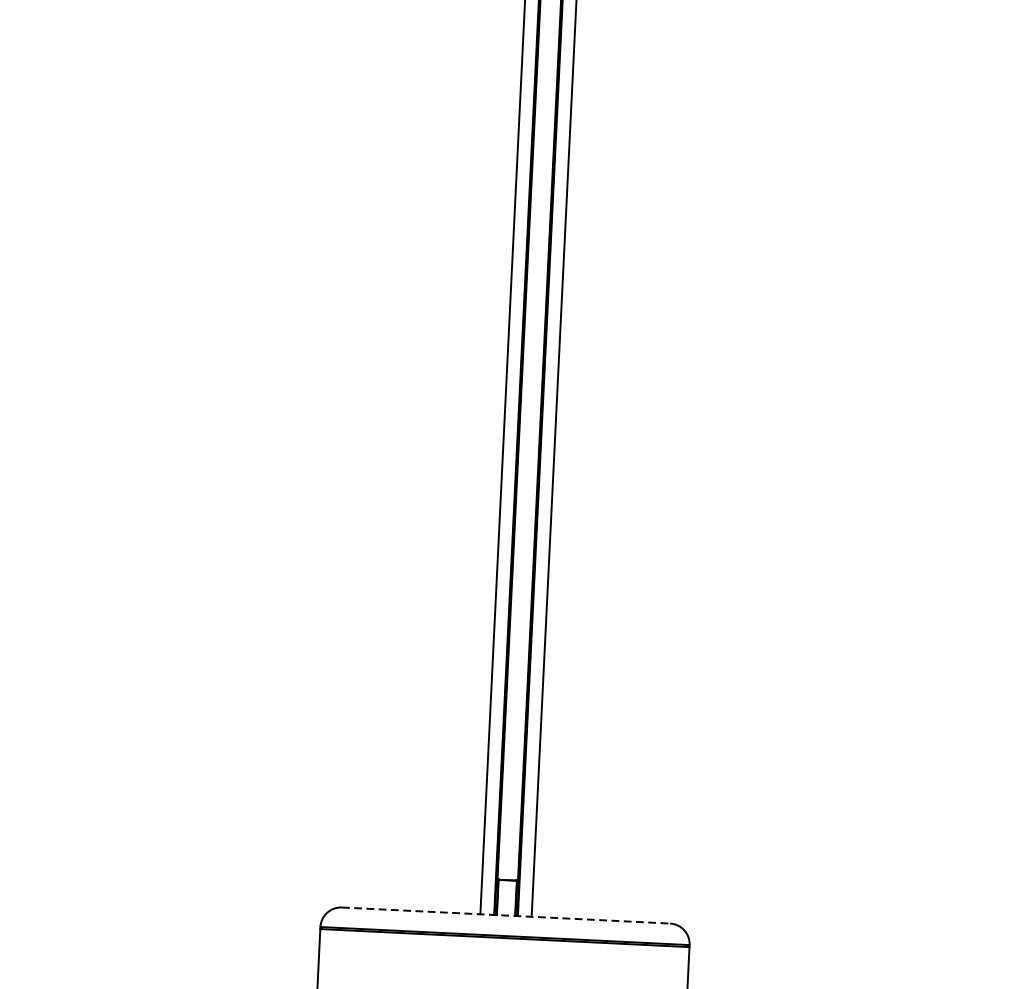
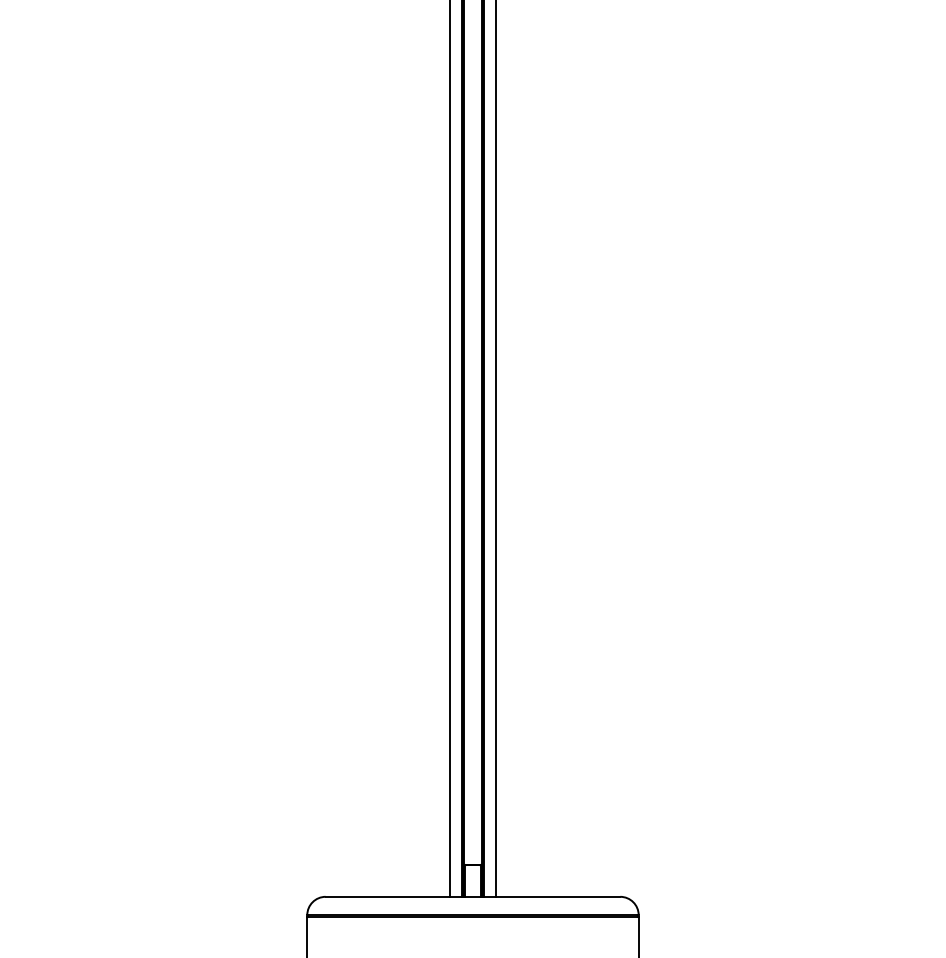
line: (506, 915) -> (473, 896), dashed -> solid

